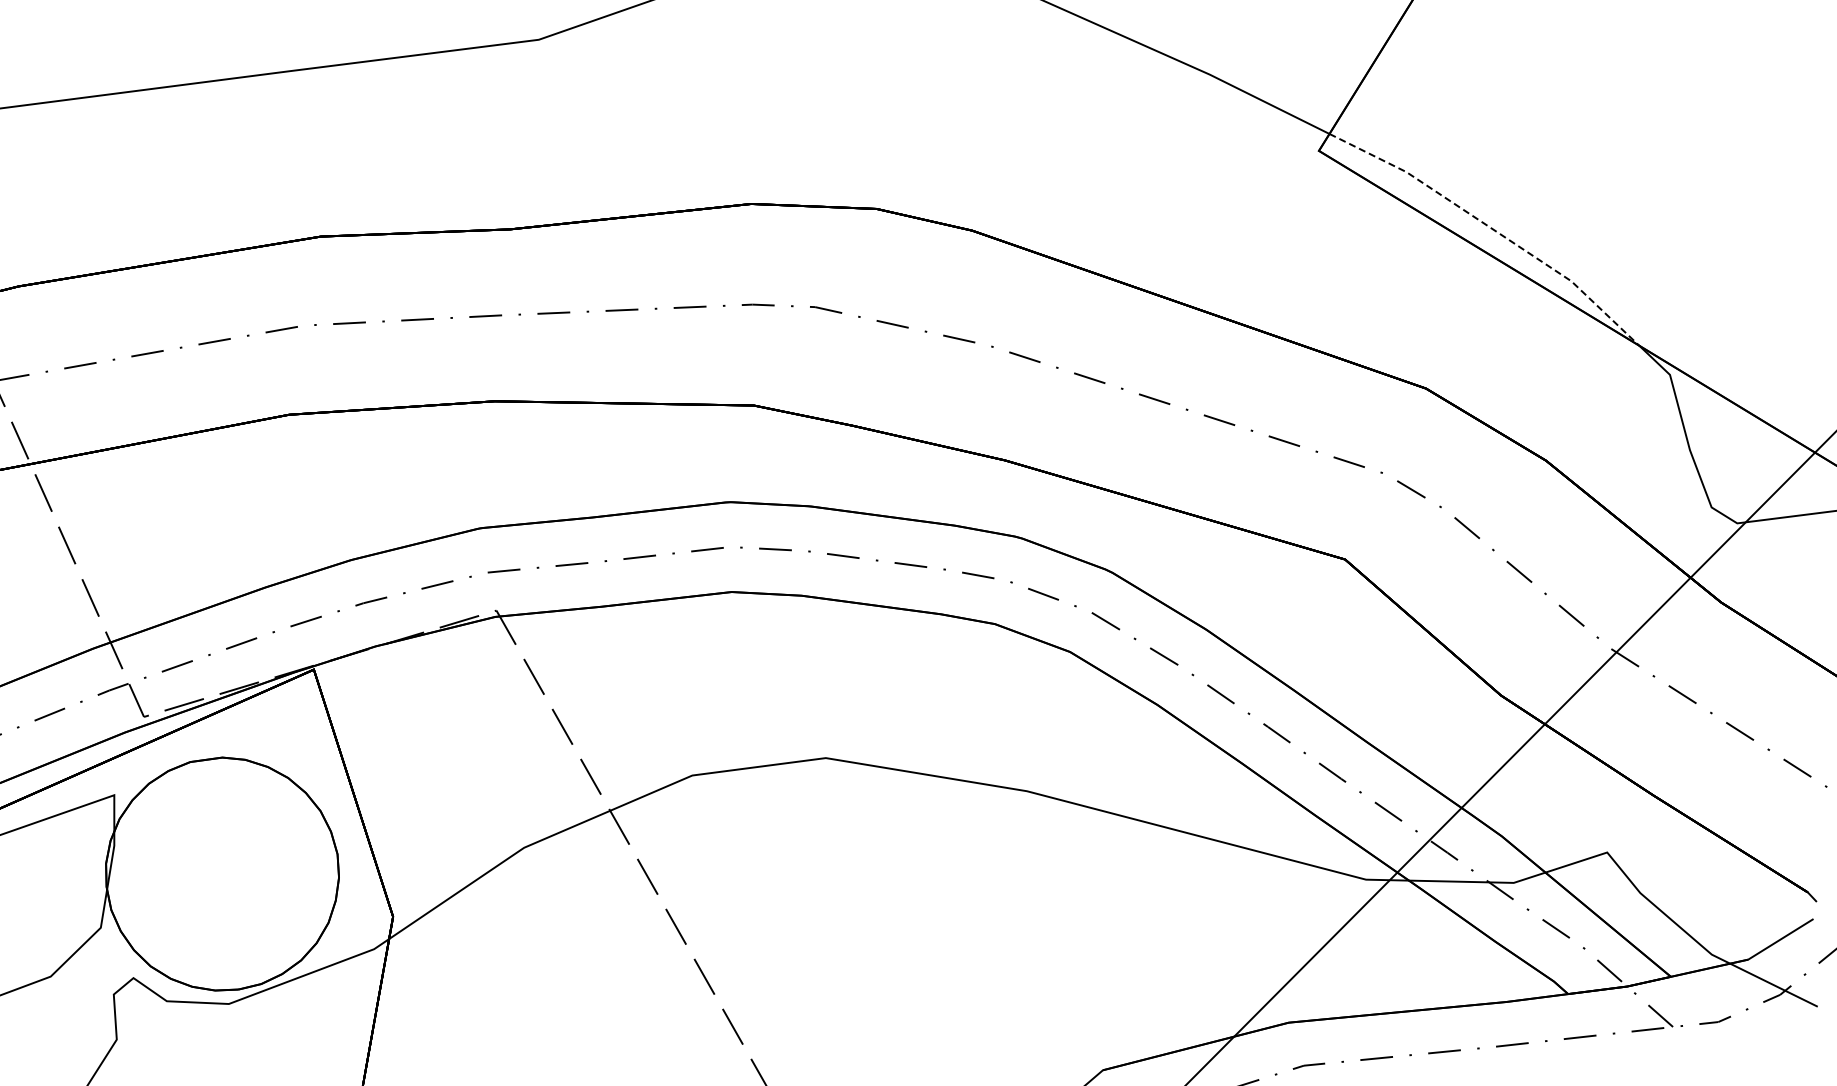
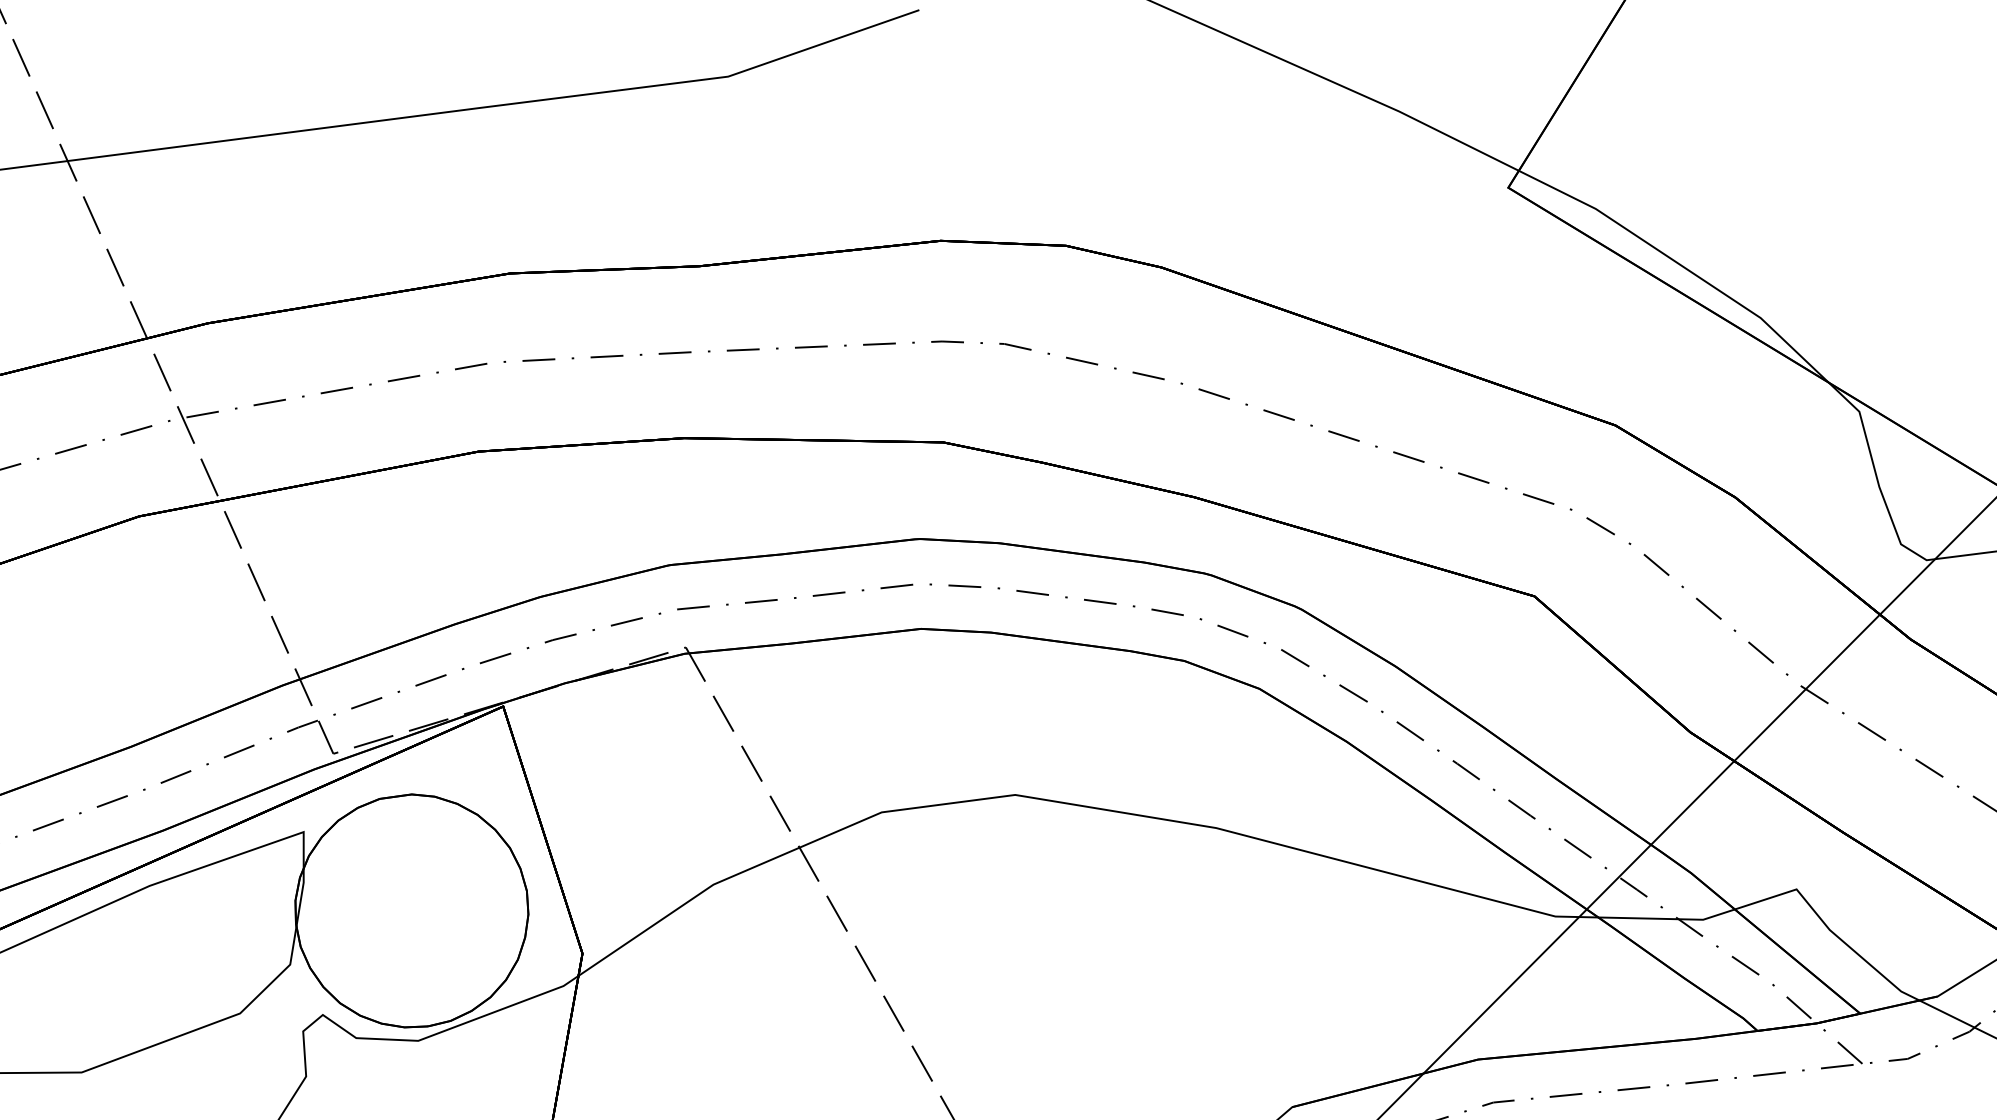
line: (1492, 228) -> (1681, 265), dashed -> solid

